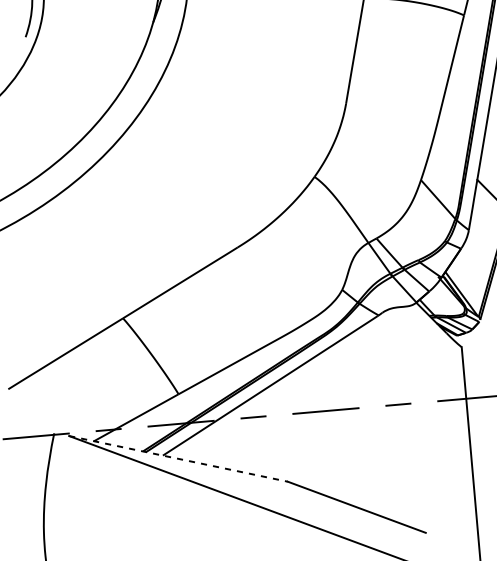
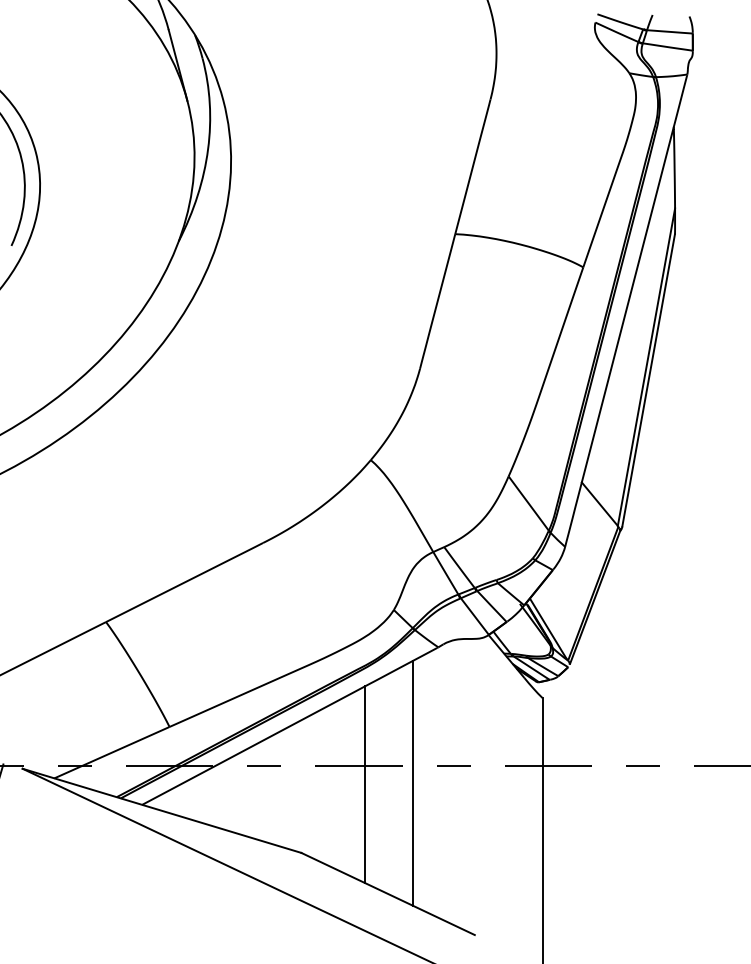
line: (368, 420) -> (413, 782), added
line: (332, 425) -> (365, 784), added
line: (178, 458) -> (162, 810), dashed -> solid

